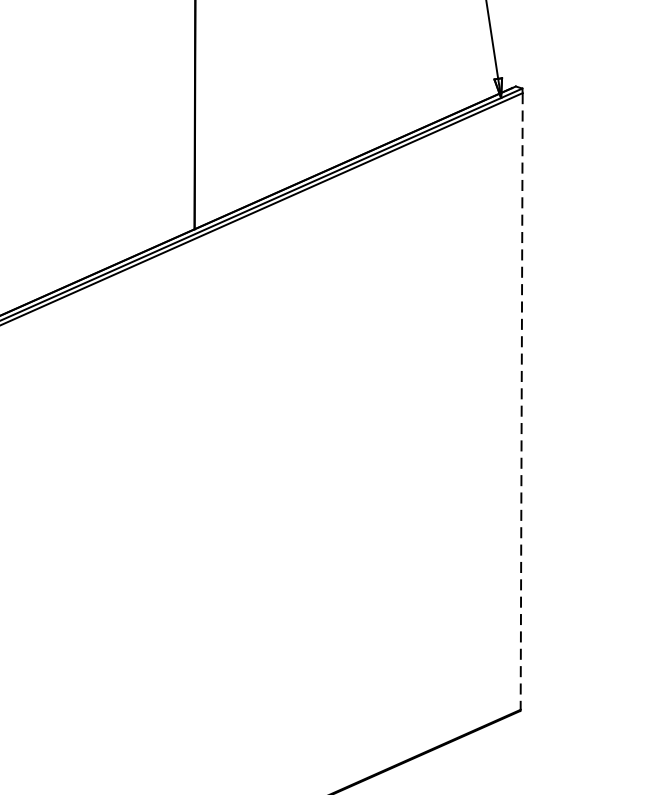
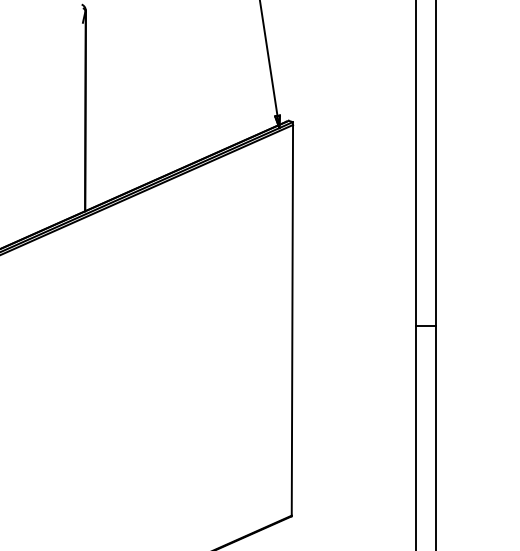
line: (521, 401) -> (292, 320), dashed -> solid

